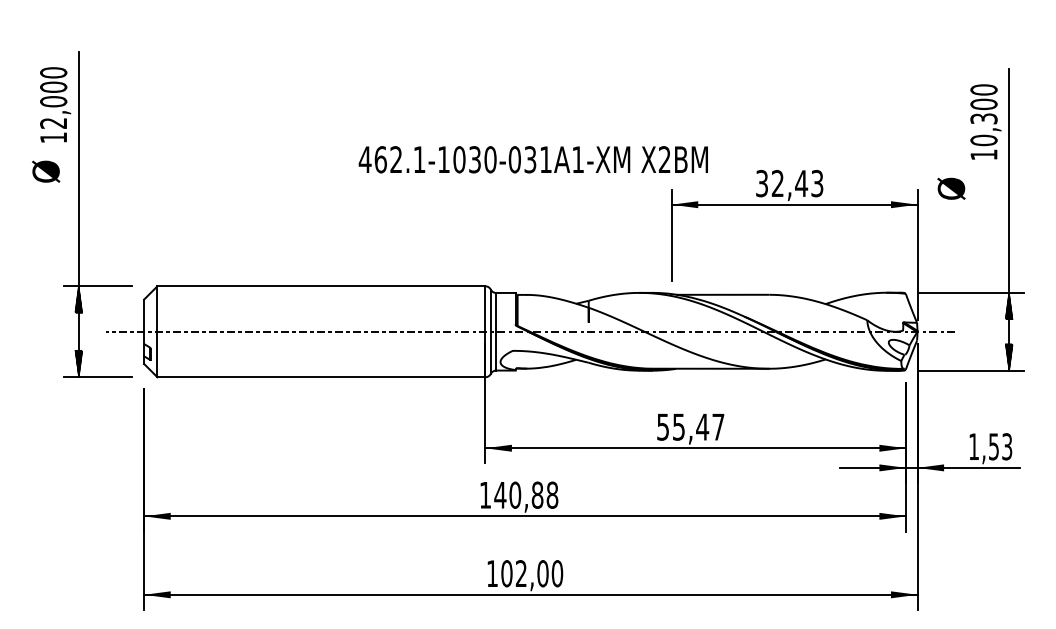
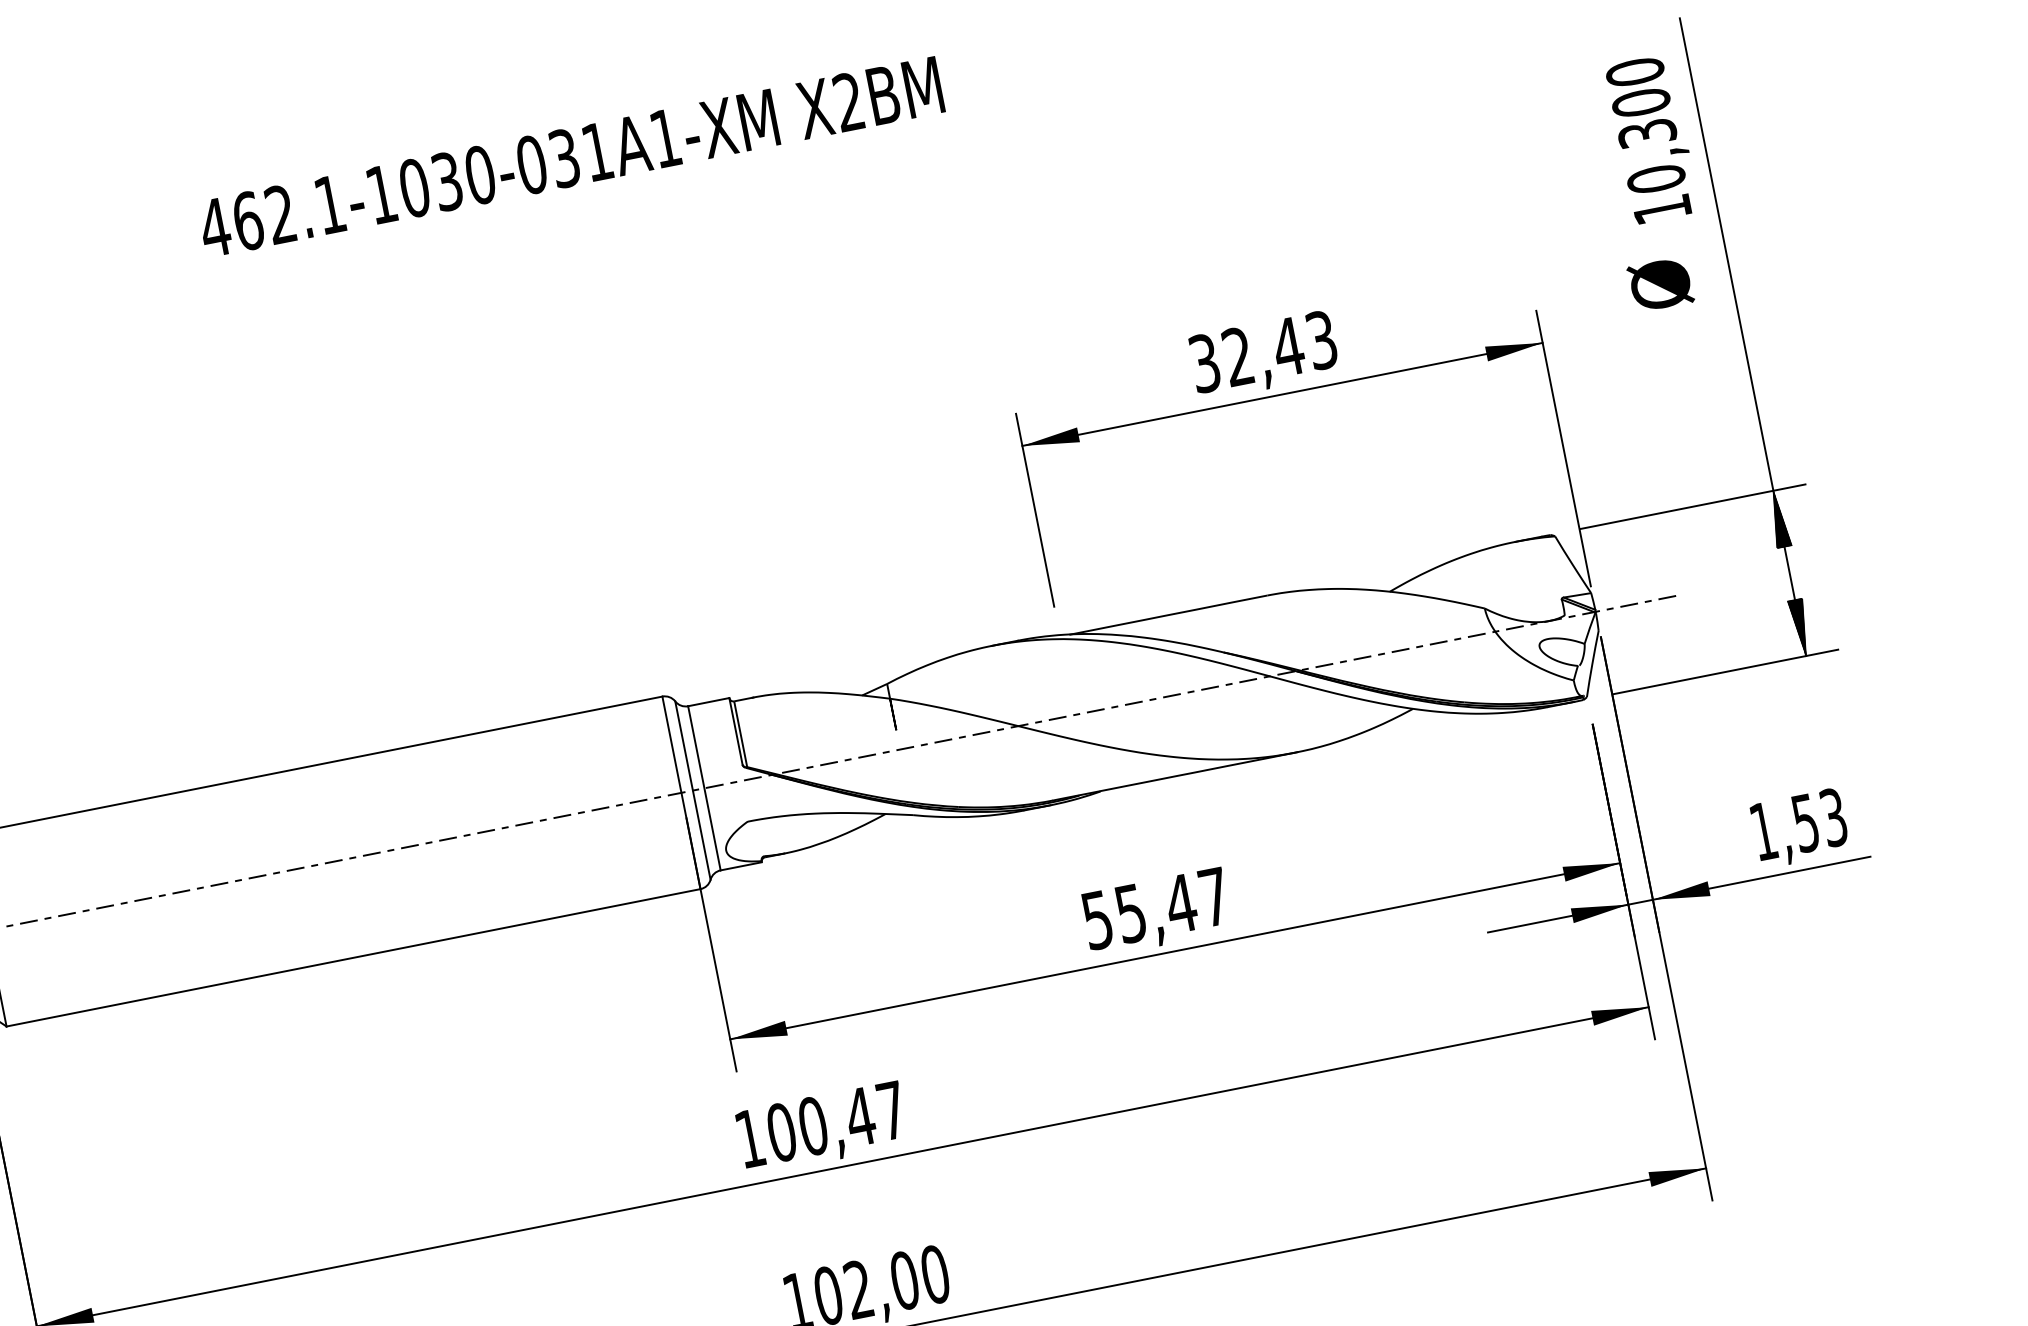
text: (532, 159) -> (568, 157), moved
text: (951, 188) -> (1660, 283), moved
text: (526, 494) -> (836, 1119), 140,88 -> 100,47

